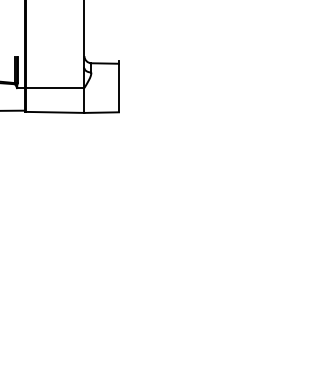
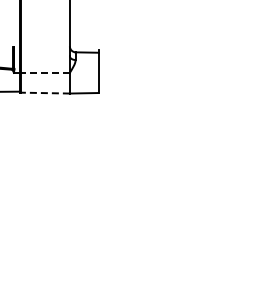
line: (55, 87) -> (45, 72), solid -> dashed
line: (55, 112) -> (45, 93), solid -> dashed

